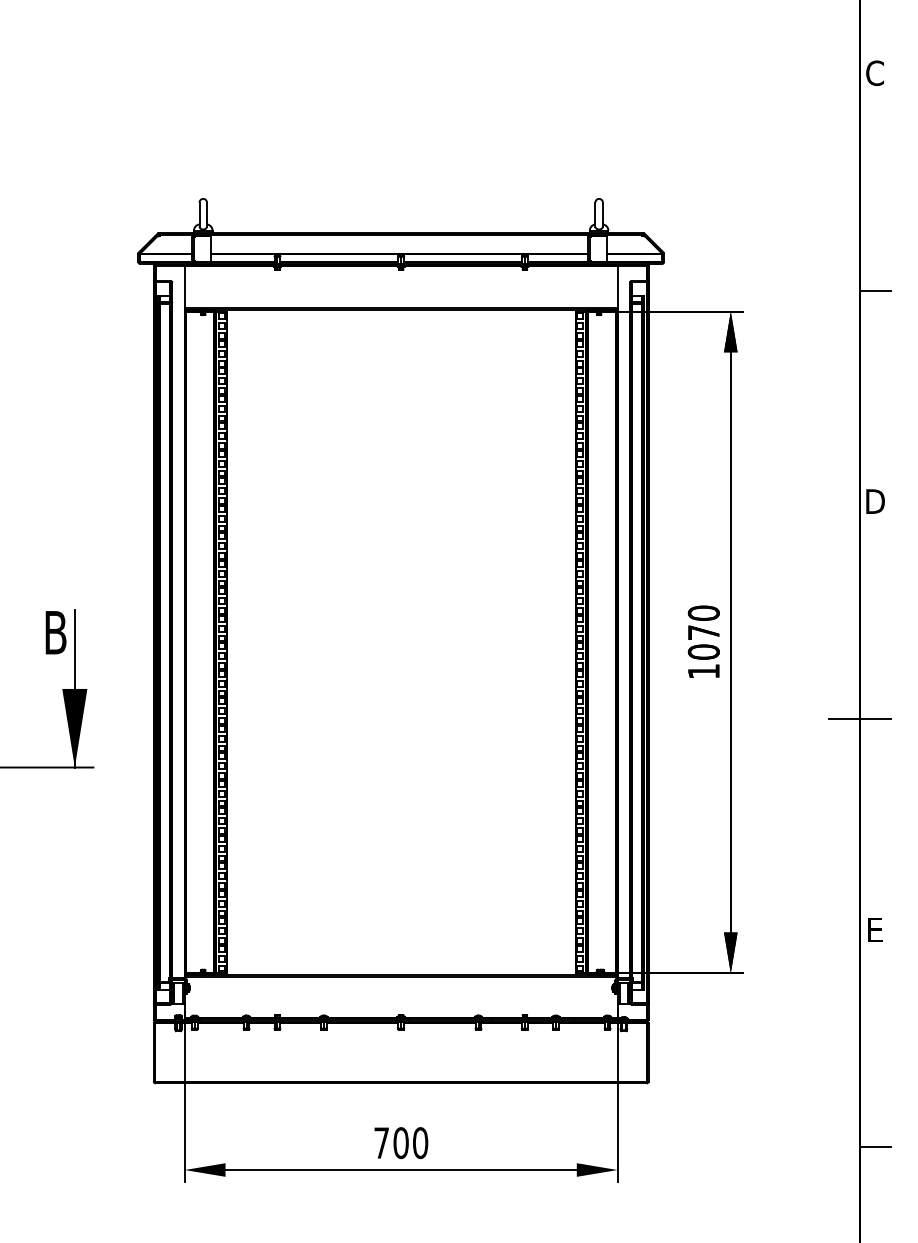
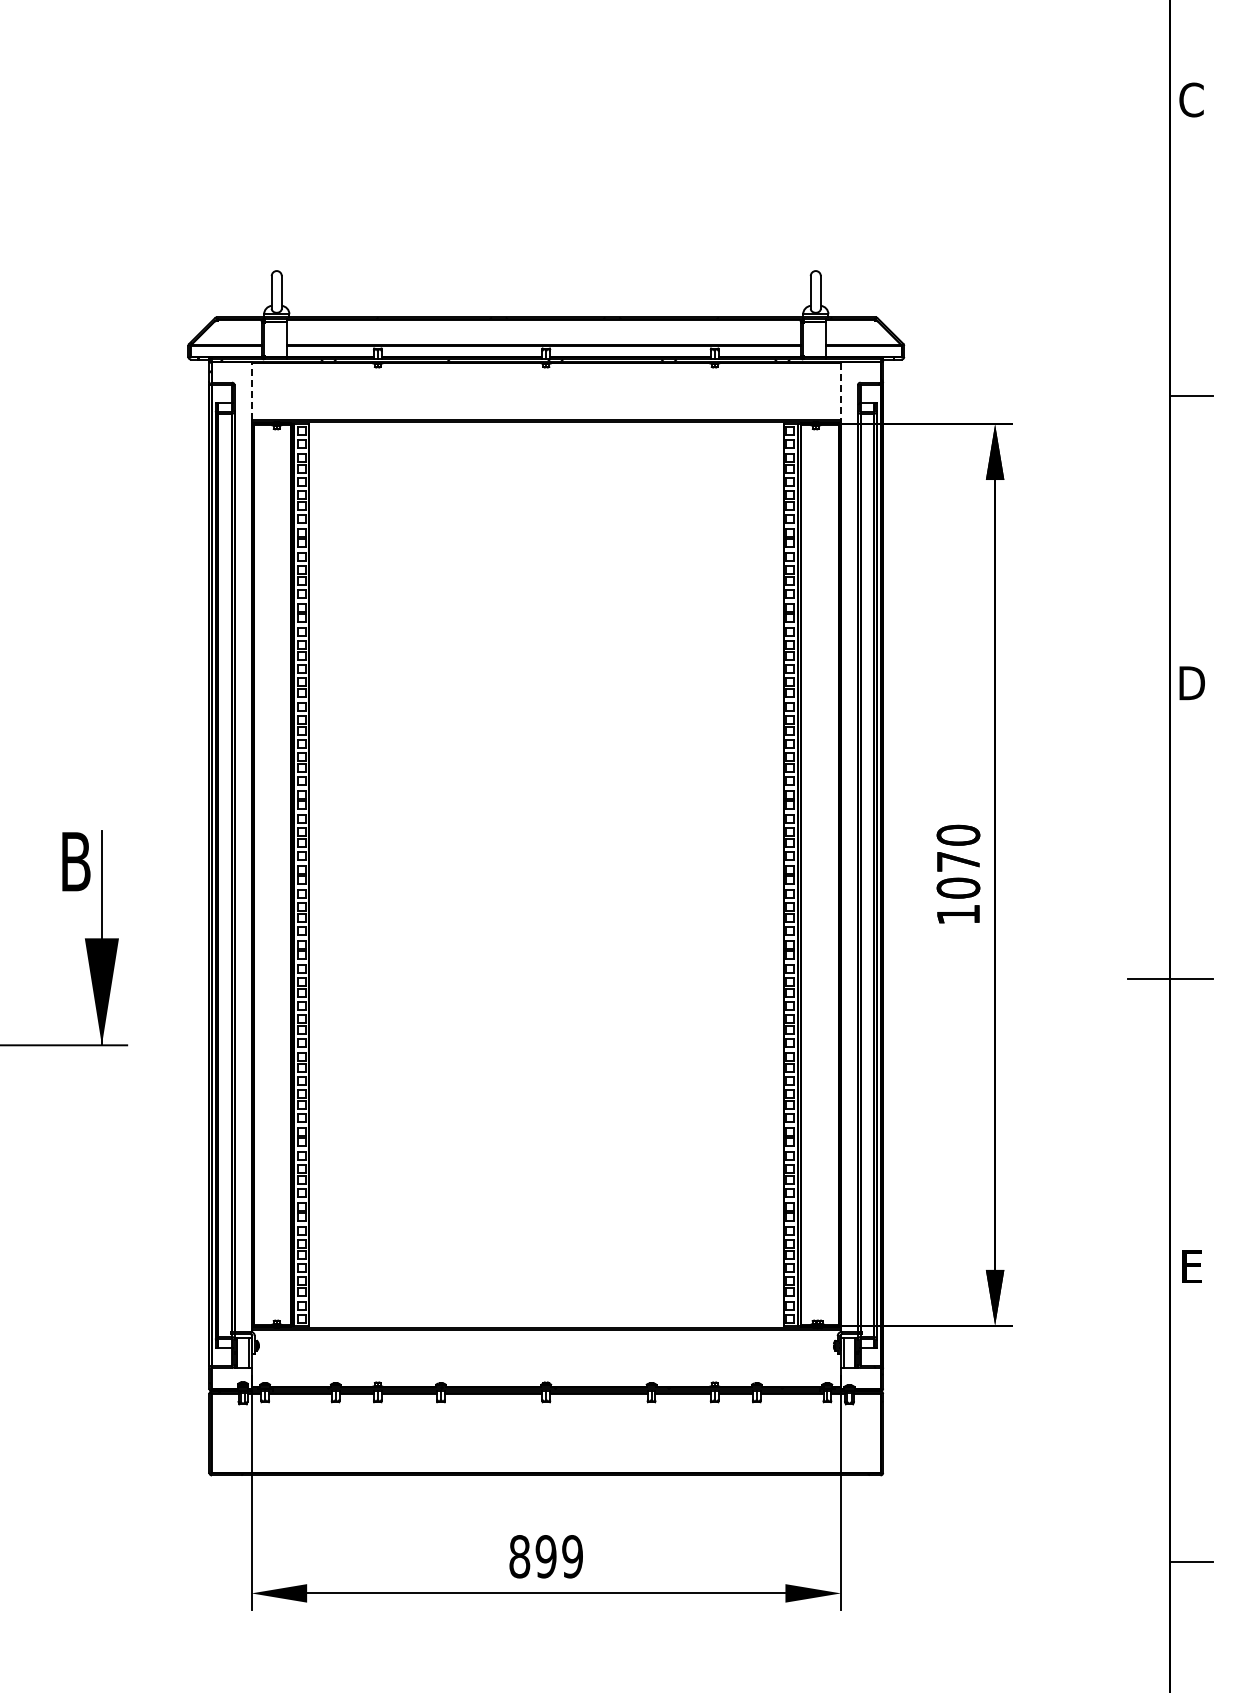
line: (184, 286) -> (251, 390), solid -> dashed
line: (617, 287) -> (841, 391), solid -> dashed
text: (401, 1142) -> (546, 1556), 700 -> 899

